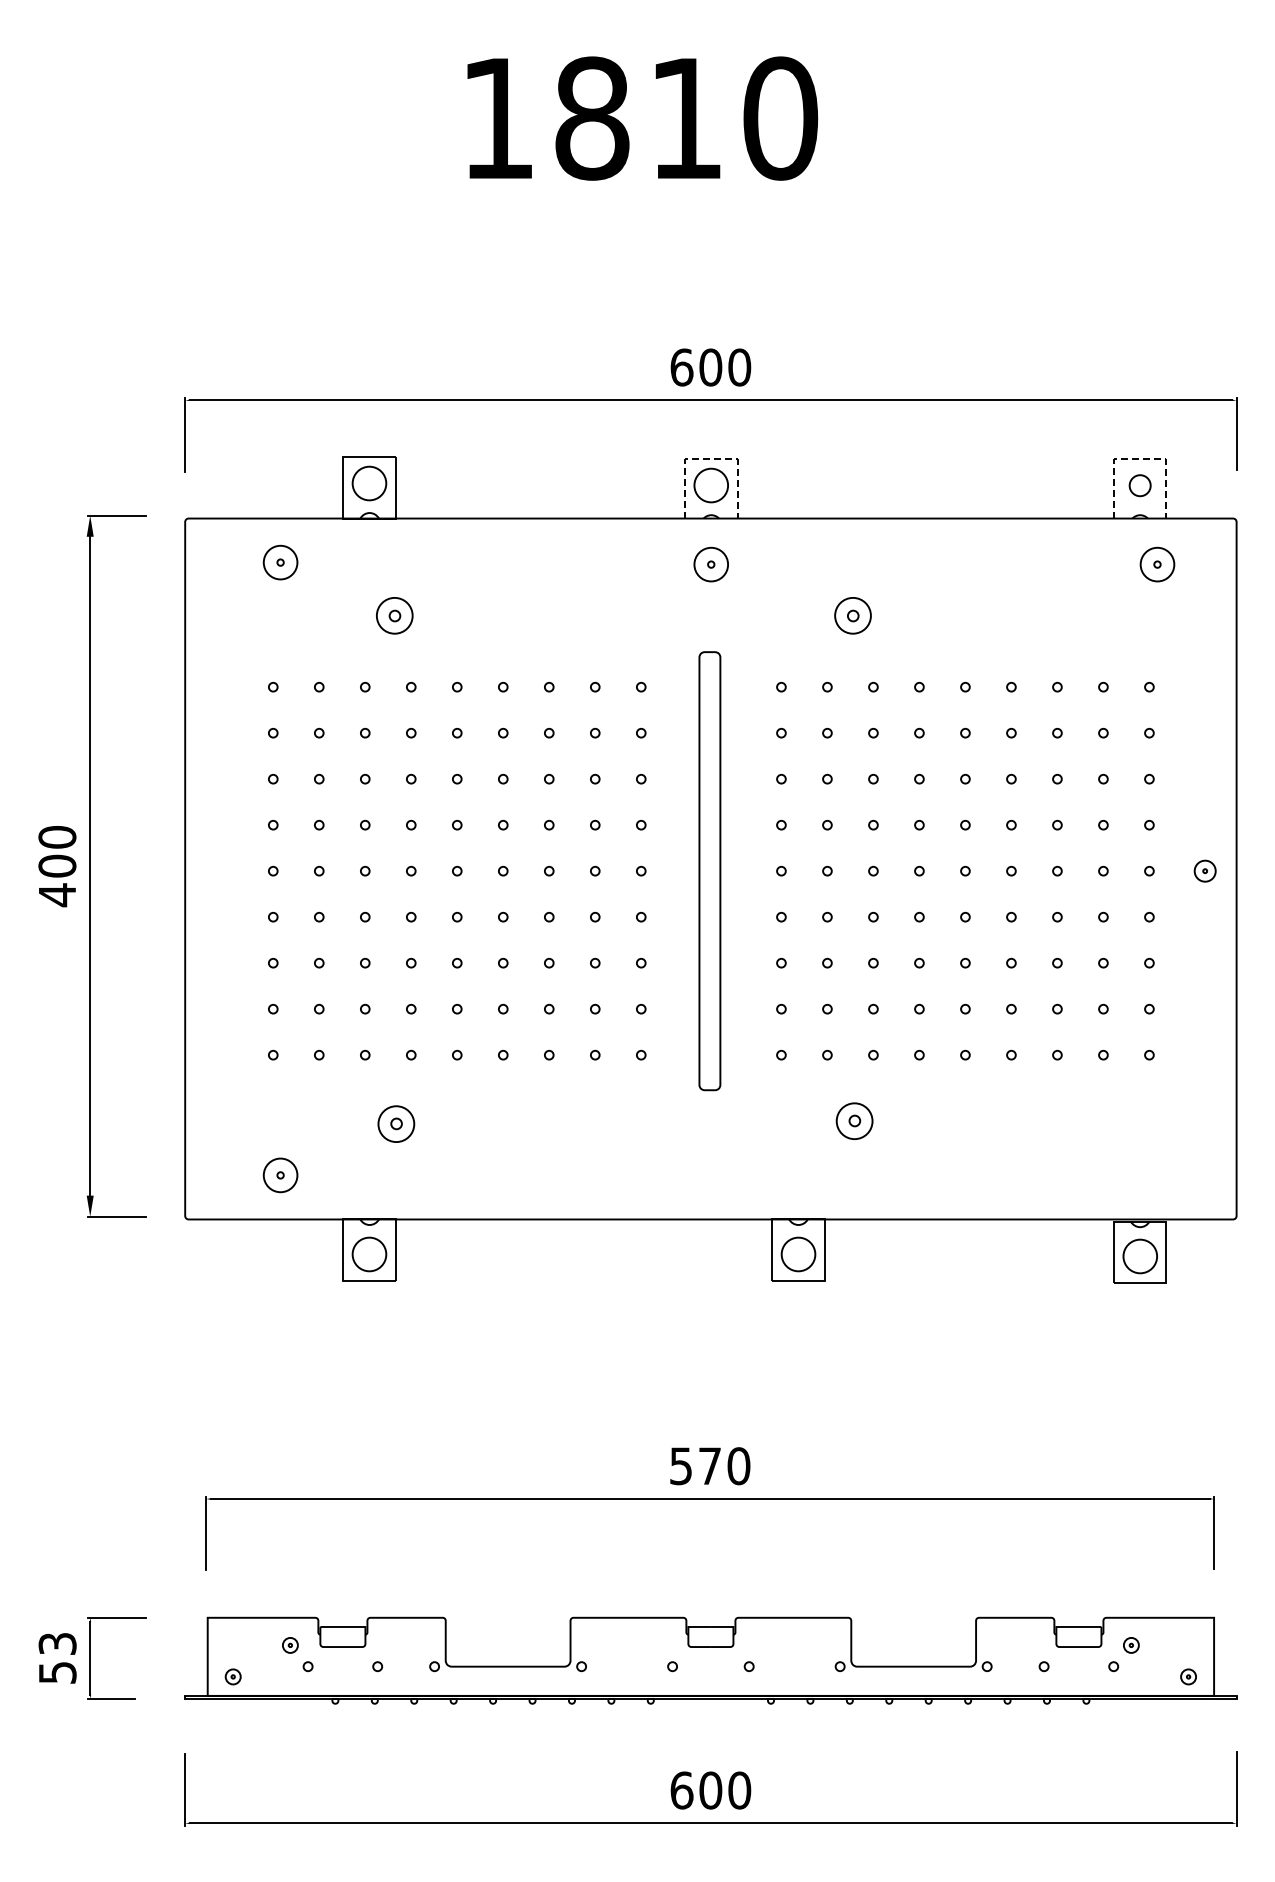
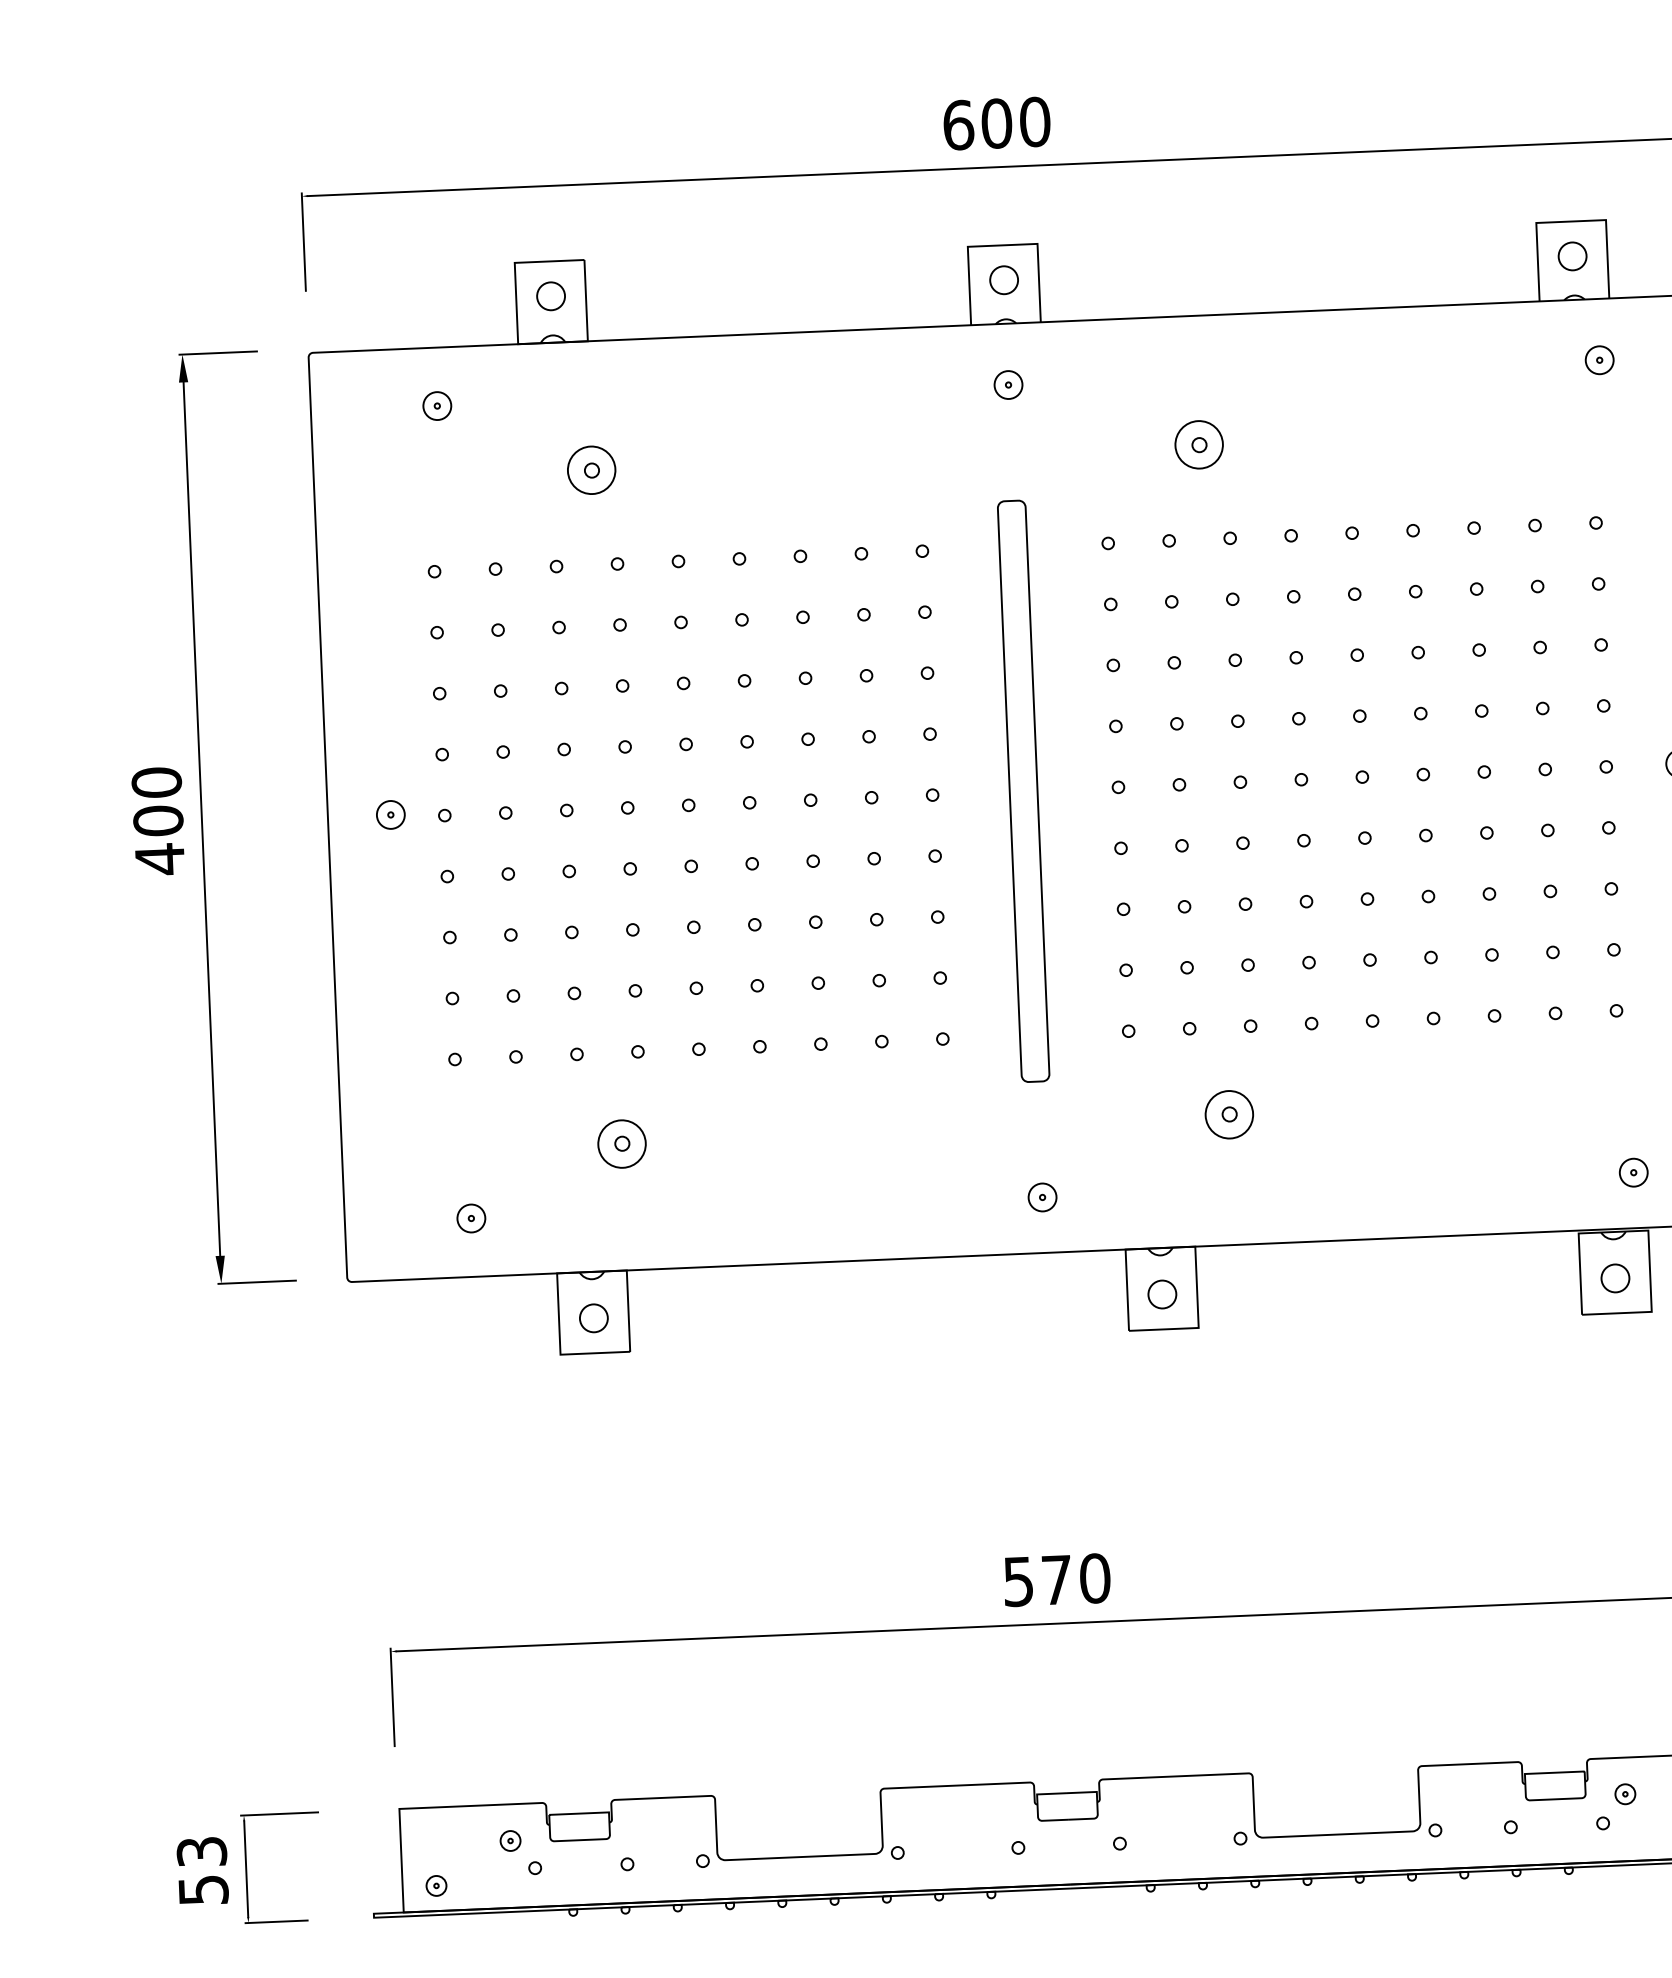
line: (711, 459) -> (1002, 245), dashed -> solid
line: (1140, 459) -> (1571, 221), dashed -> solid
circle: (369, 483) -> (550, 296), size x0.62
circle: (711, 485) -> (1004, 279), size x0.62
part: (280, 562) -> (437, 405), size x0.62
part: (711, 564) -> (1008, 384), size x0.62
part: (1156, 564) -> (1598, 359), size x0.62
part: (232, 868) -> (390, 814), added
part: (280, 1175) -> (471, 1218), size x0.62
part: (711, 1177) -> (1042, 1197), added
part: (1156, 1177) -> (1632, 1172), added
circle: (369, 1254) -> (593, 1318), size x0.62
circle: (798, 1254) -> (1162, 1294), size x0.62
circle: (1139, 1256) -> (1614, 1278), size x0.62

